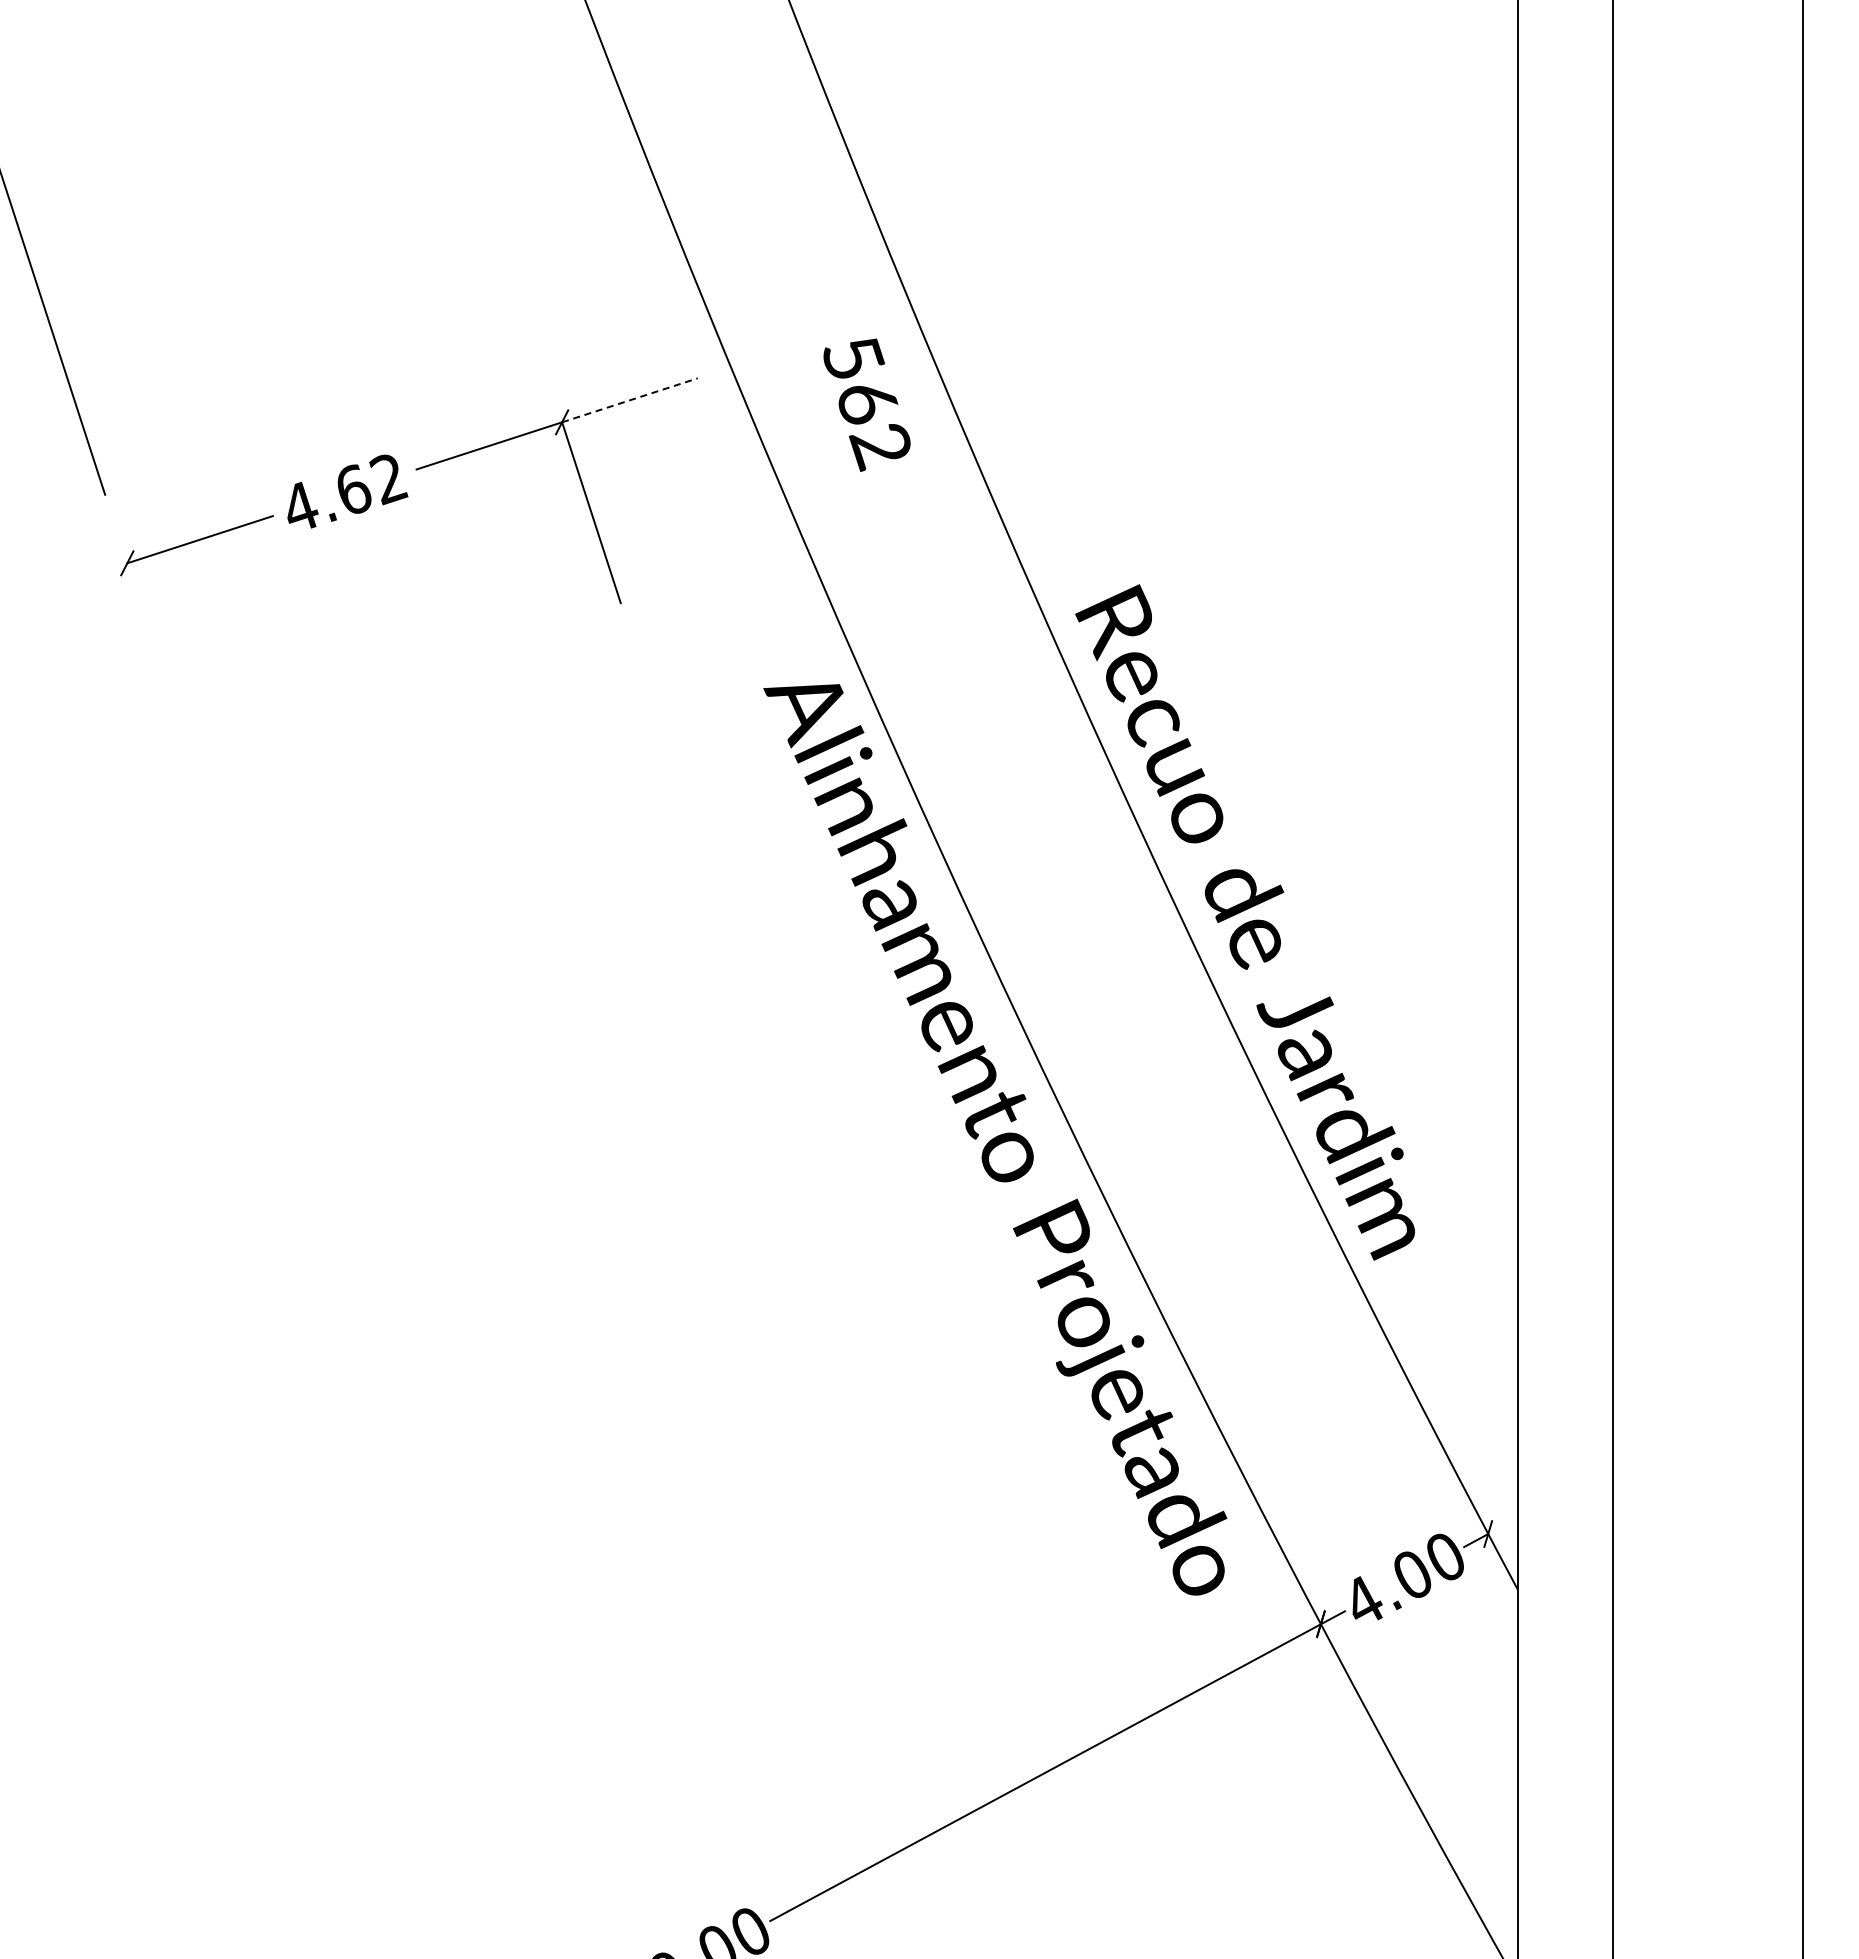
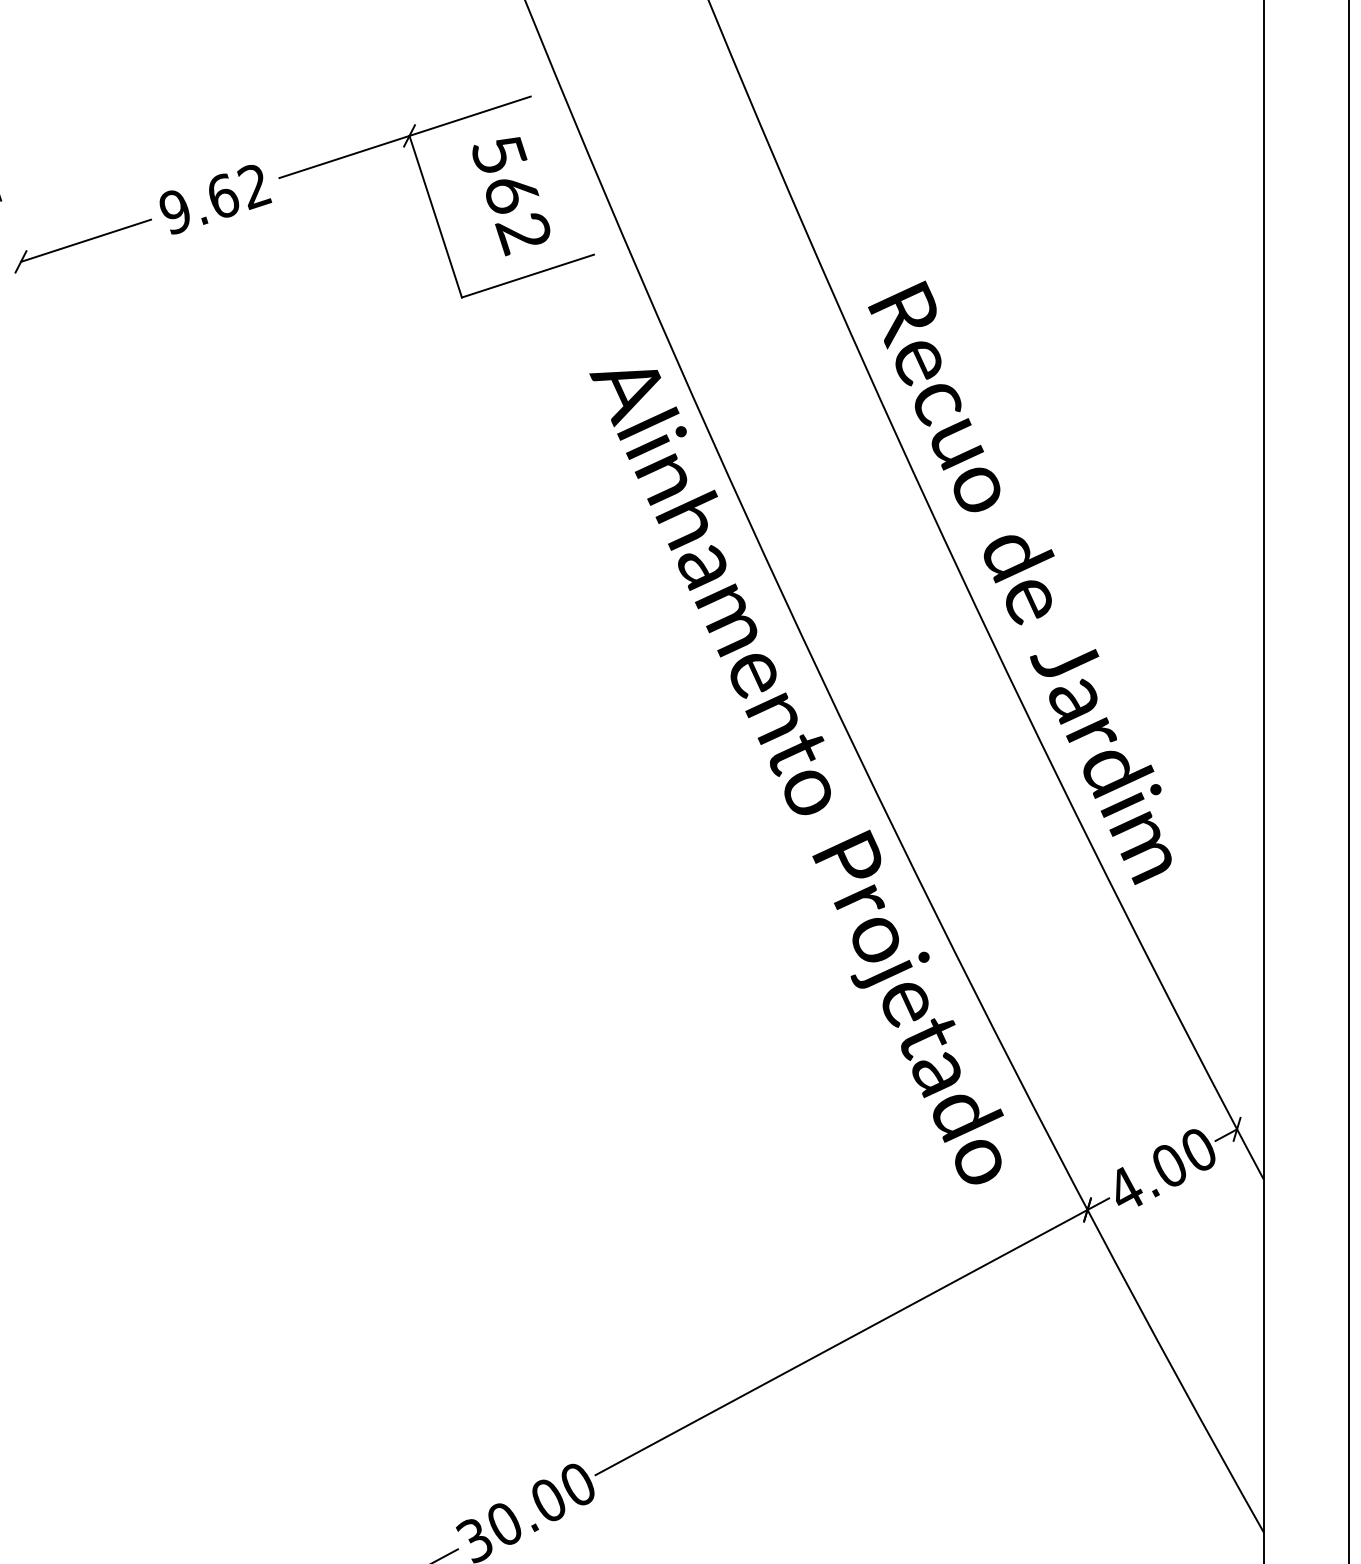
line: (630, 400) -> (470, 116), dashed -> solid
text: (866, 404) -> (510, 195), moved
text: (300, 506) -> (175, 211), 4.62 -> 9.62
line: (694, 579) -> (527, 276), added

